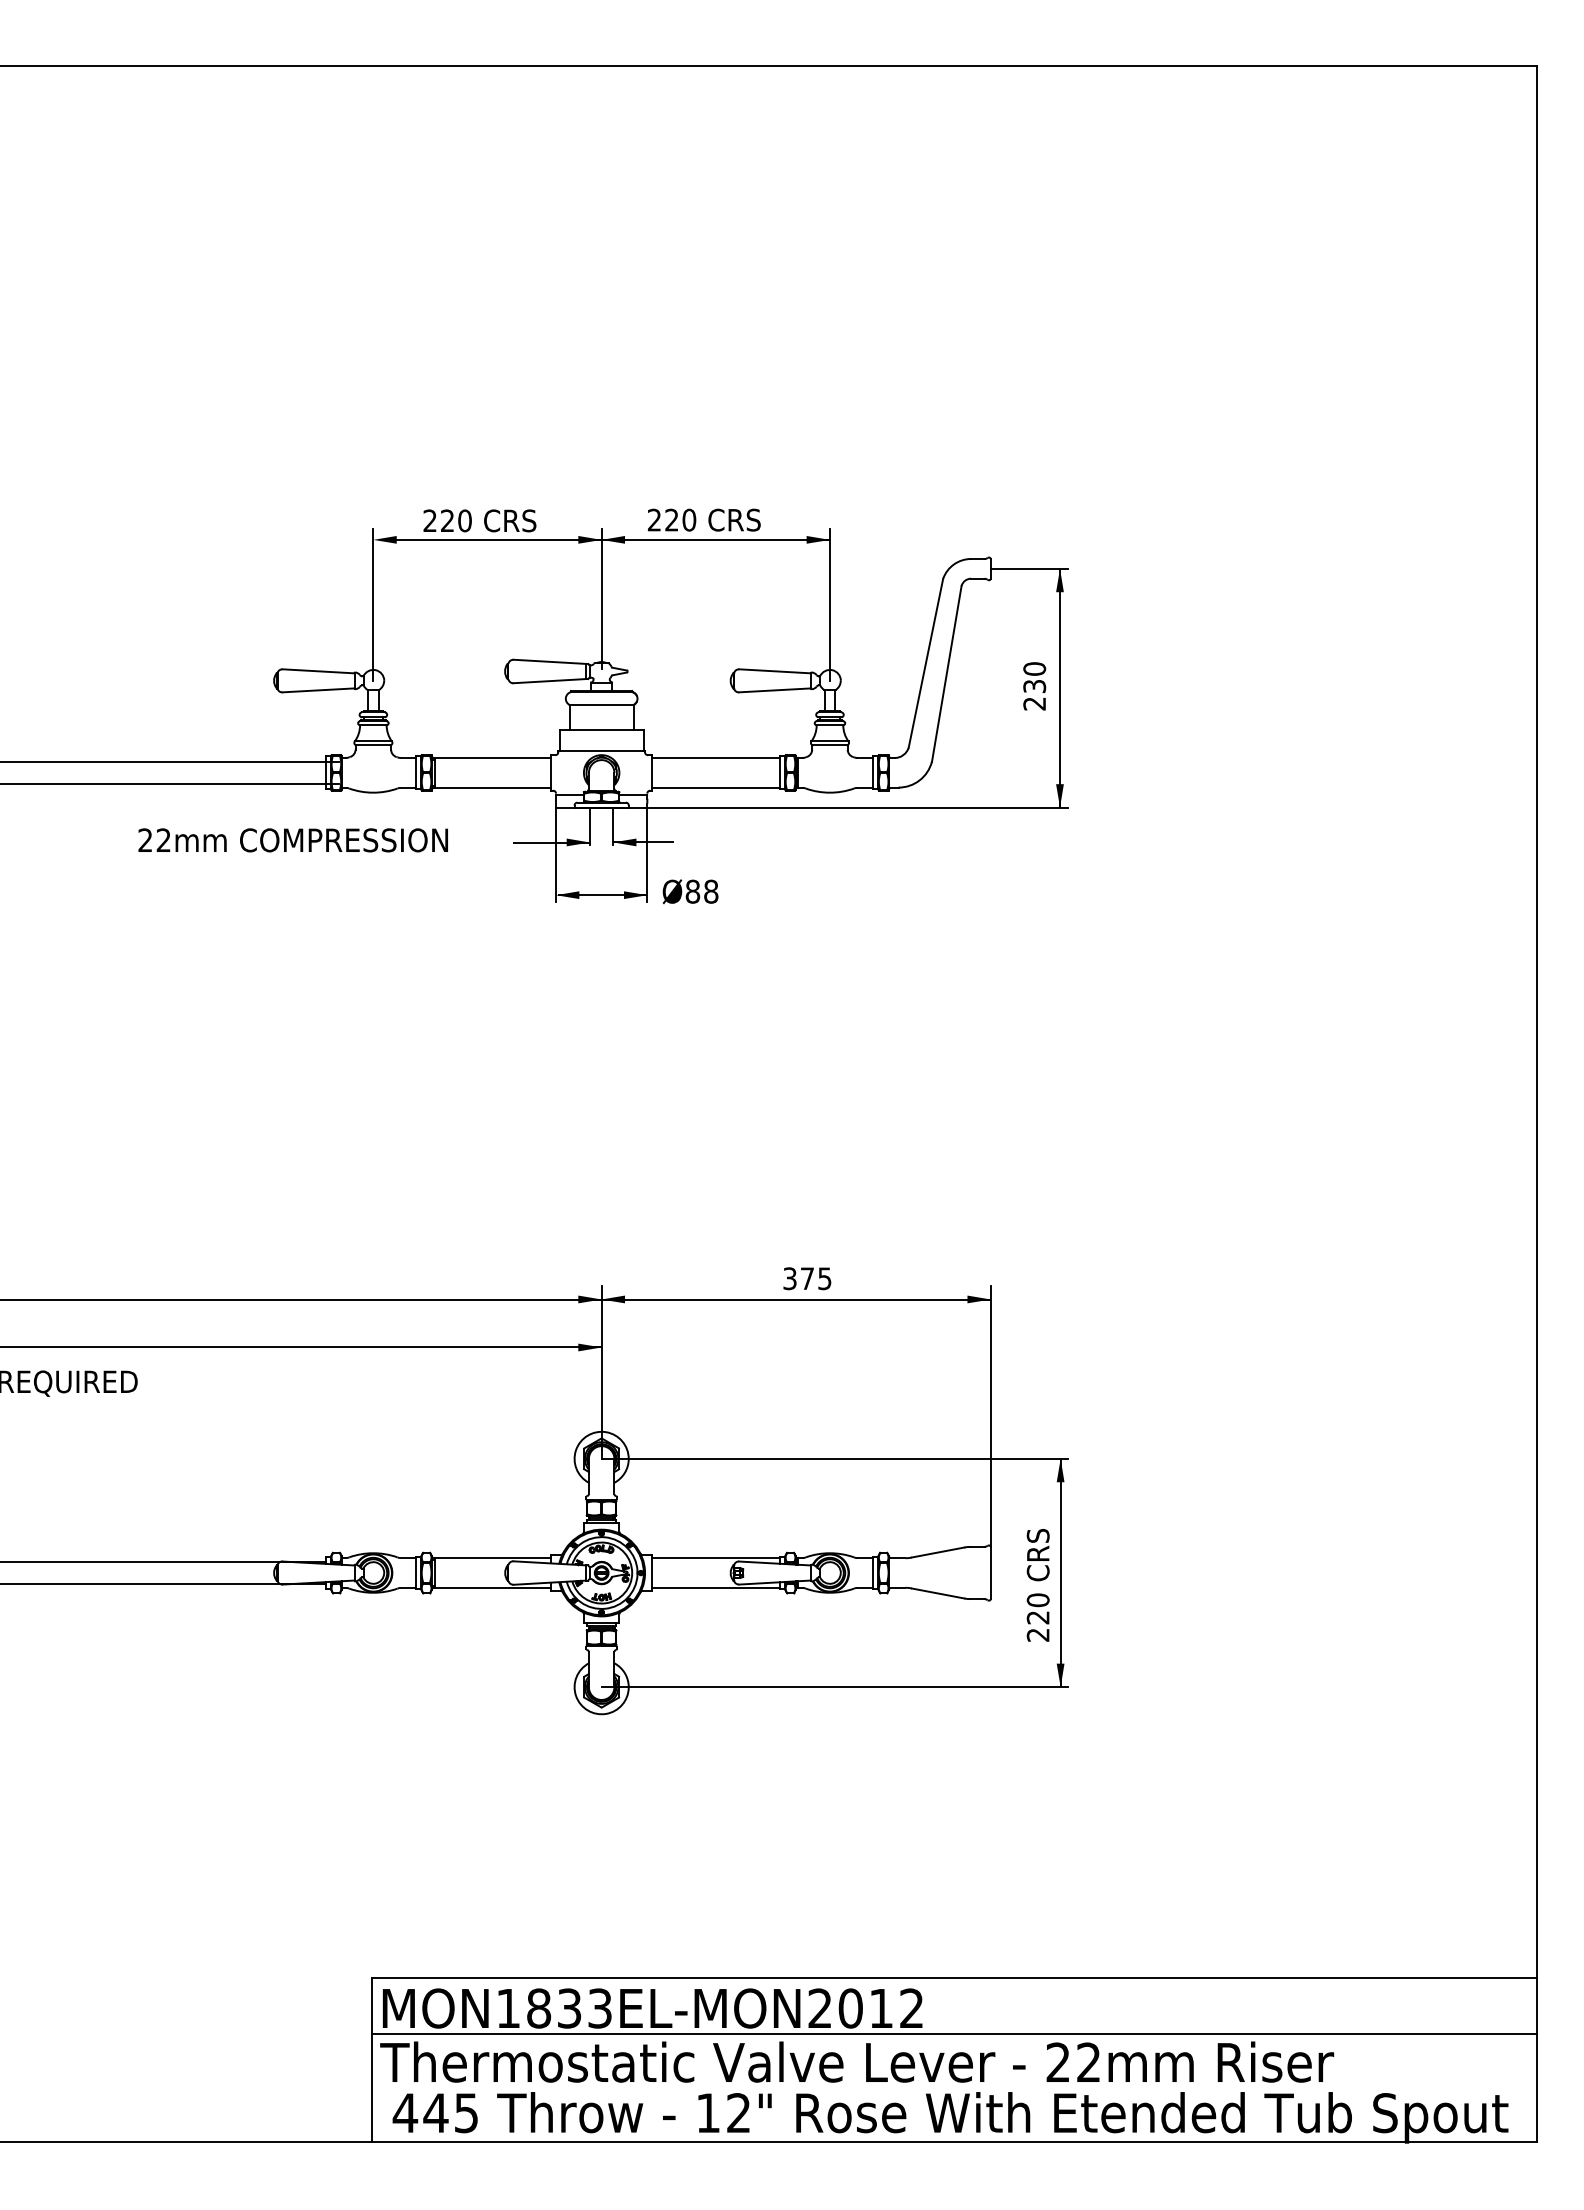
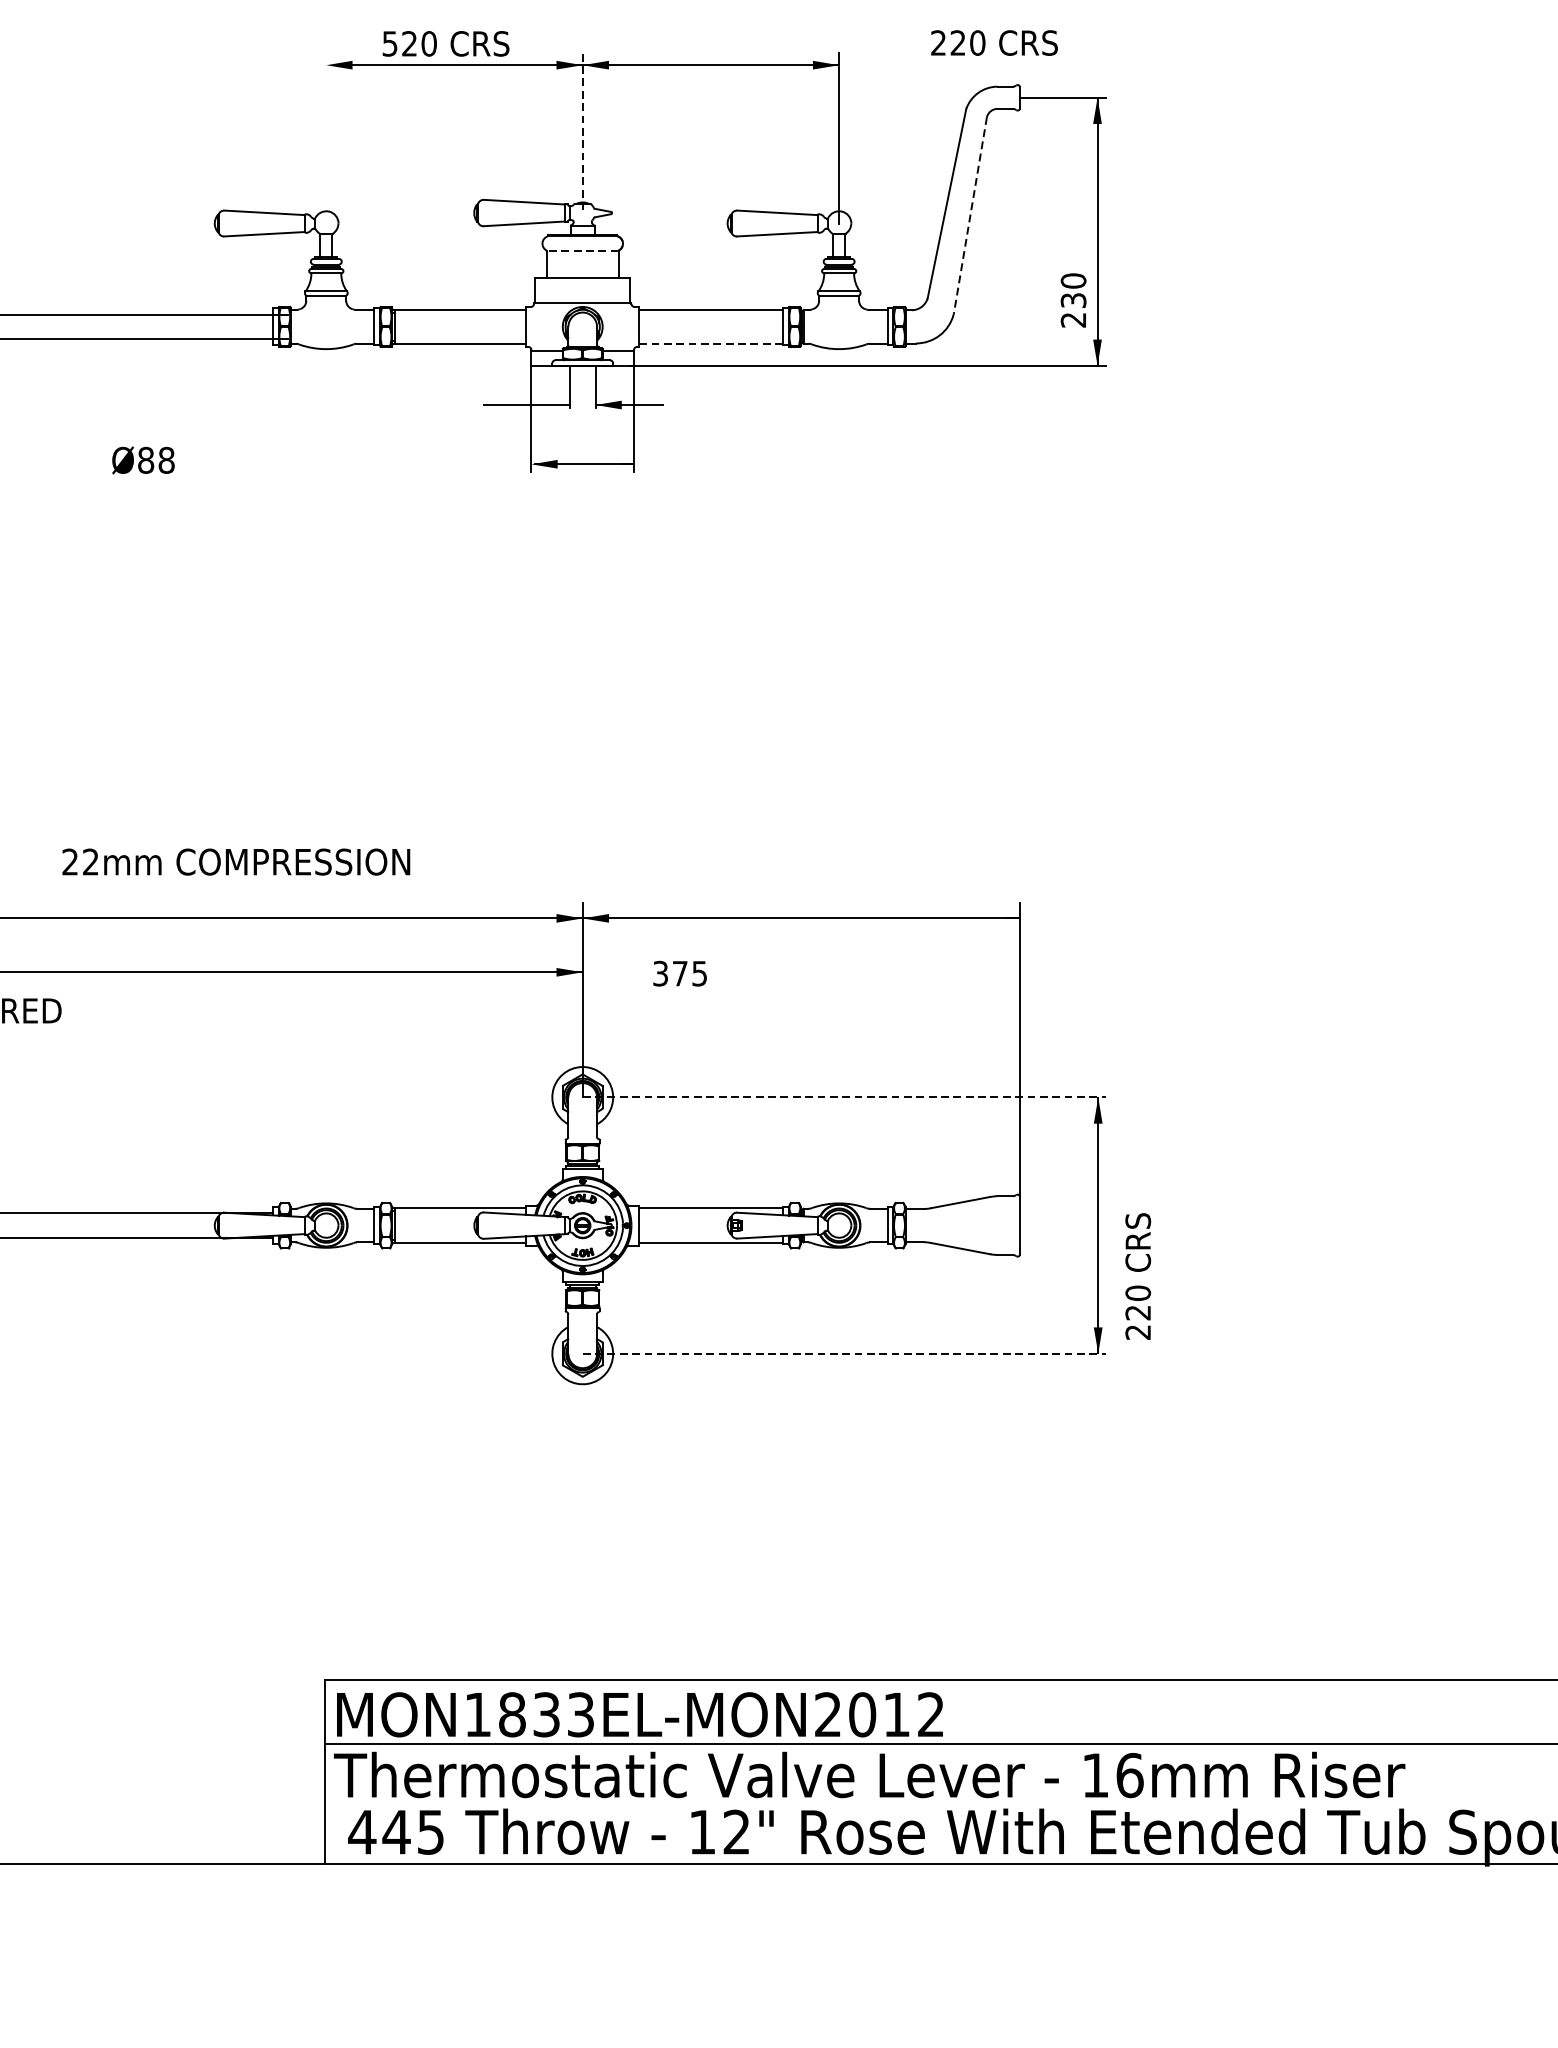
text: (704, 519) -> (994, 42), moved
text: (429, 520) -> (389, 43), 220 -> 520
line: (601, 598) -> (582, 131), solid -> dashed
line: (373, 604) -> (326, 137), removed
line: (946, 674) -> (970, 216), solid -> dashed
text: (1034, 686) -> (1073, 300), moved
line: (601, 705) -> (582, 251), solid -> dashed
line: (716, 788) -> (711, 344), solid -> dashed
text: (292, 840) -> (235, 862), moved
fill: (578, 842) -> (556, 405), removed
text: (690, 891) -> (143, 460), moved
fill: (635, 895) -> (620, 464), removed
text: (807, 1278) -> (680, 973), moved
fill: (978, 1299) -> (1005, 918), removed
line: (835, 1458) -> (845, 1096), solid -> dashed
text: (1037, 1585) -> (1137, 1276), moved
line: (835, 1687) -> (845, 1354), solid -> dashed
text: (1073, 2062) -> (1112, 1775), 22mm -> 16mm

